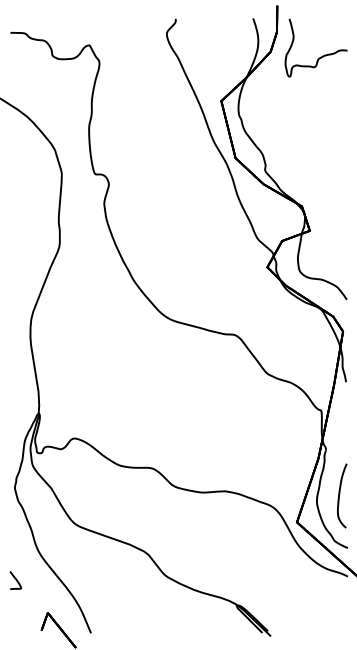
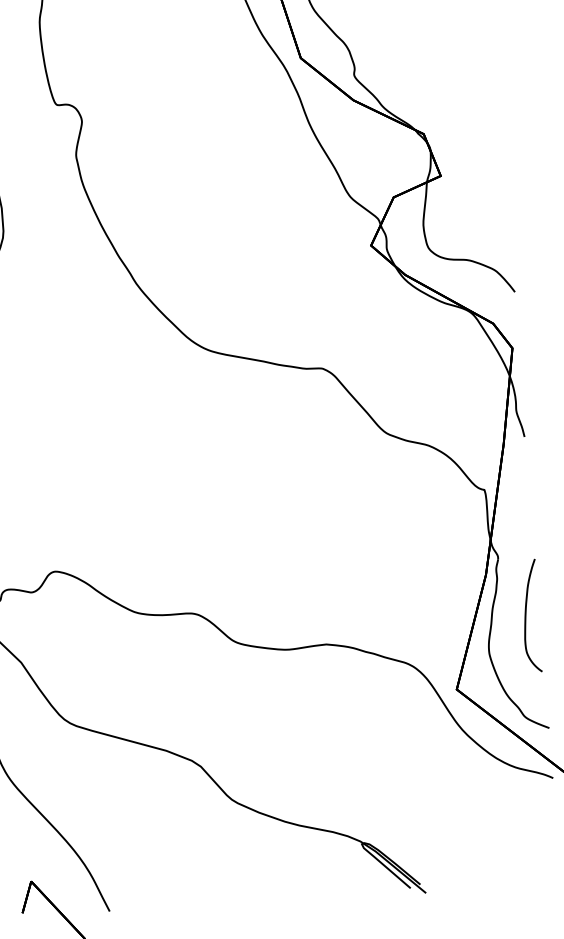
curve: (340, 494) -> (527, 613), moved

